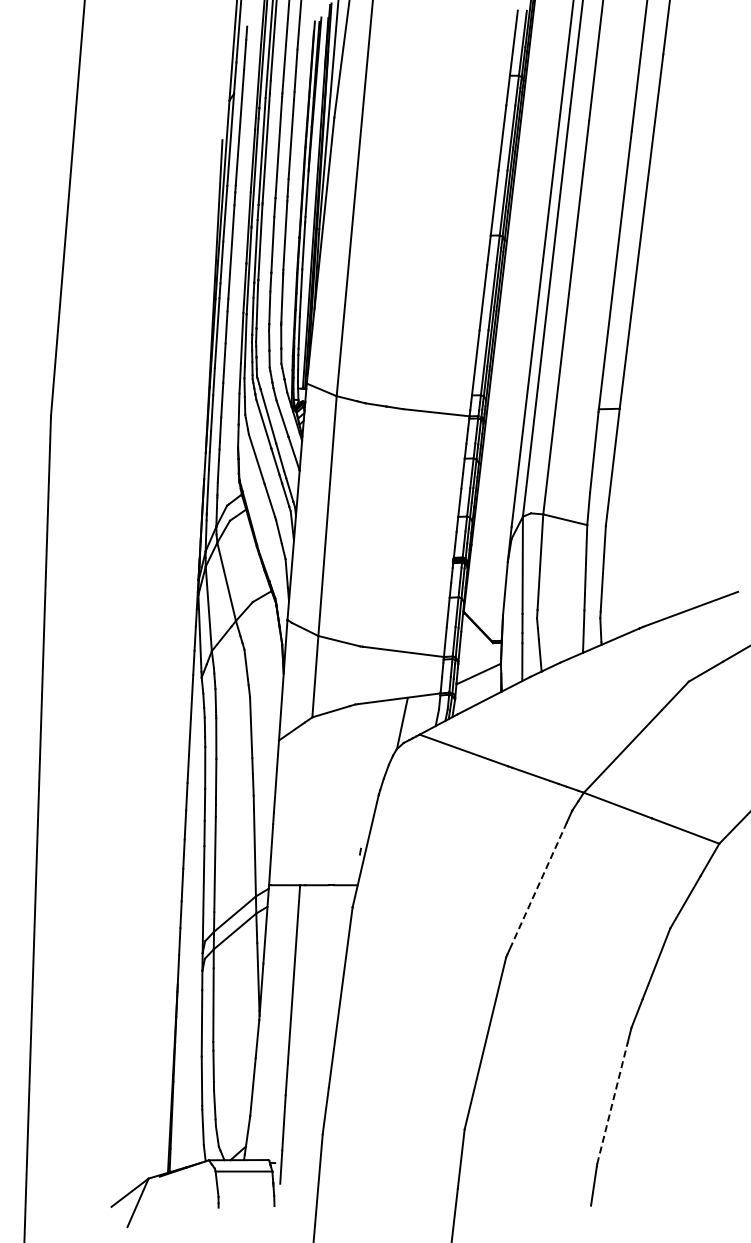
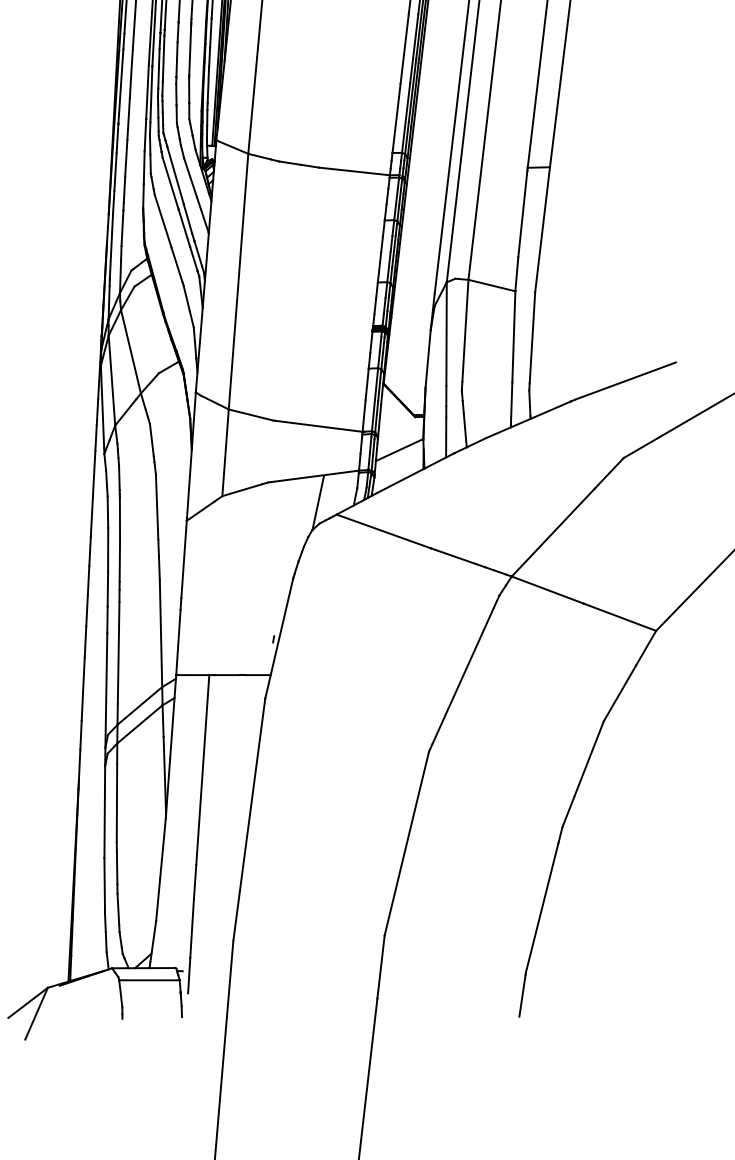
line: (538, 886) -> (463, 676), dashed -> solid
line: (612, 1103) -> (542, 907), dashed -> solid

